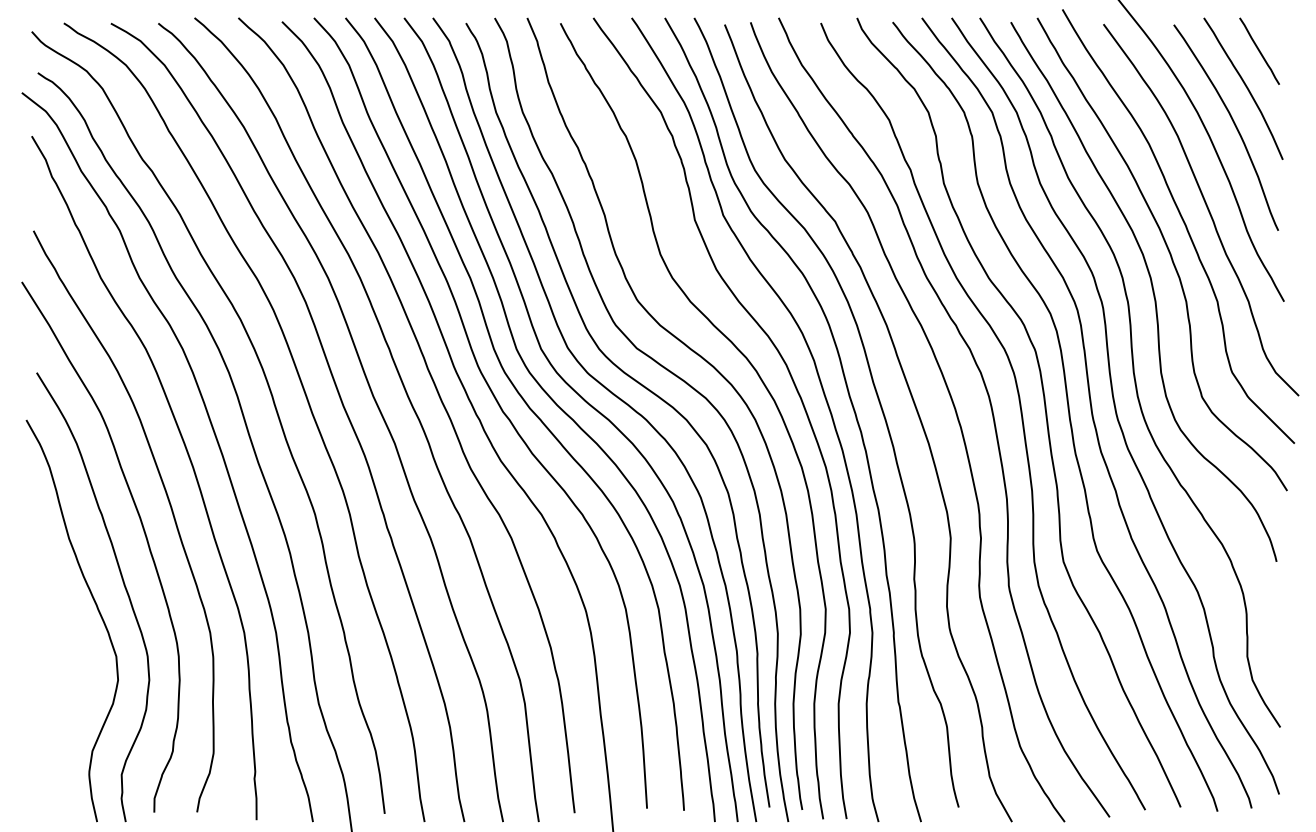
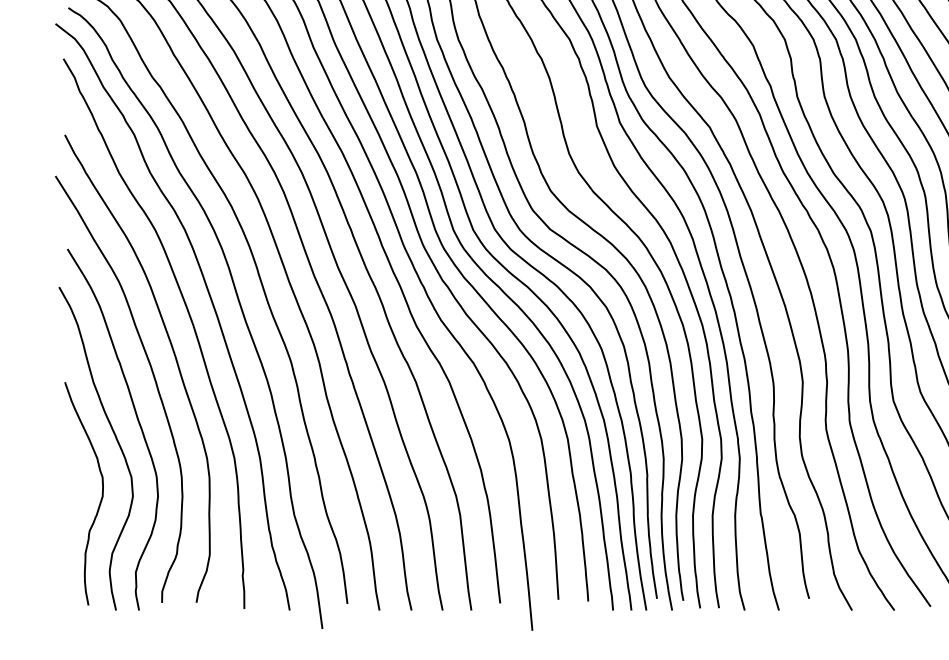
curve: (78, 682) -> (101, 498), added

